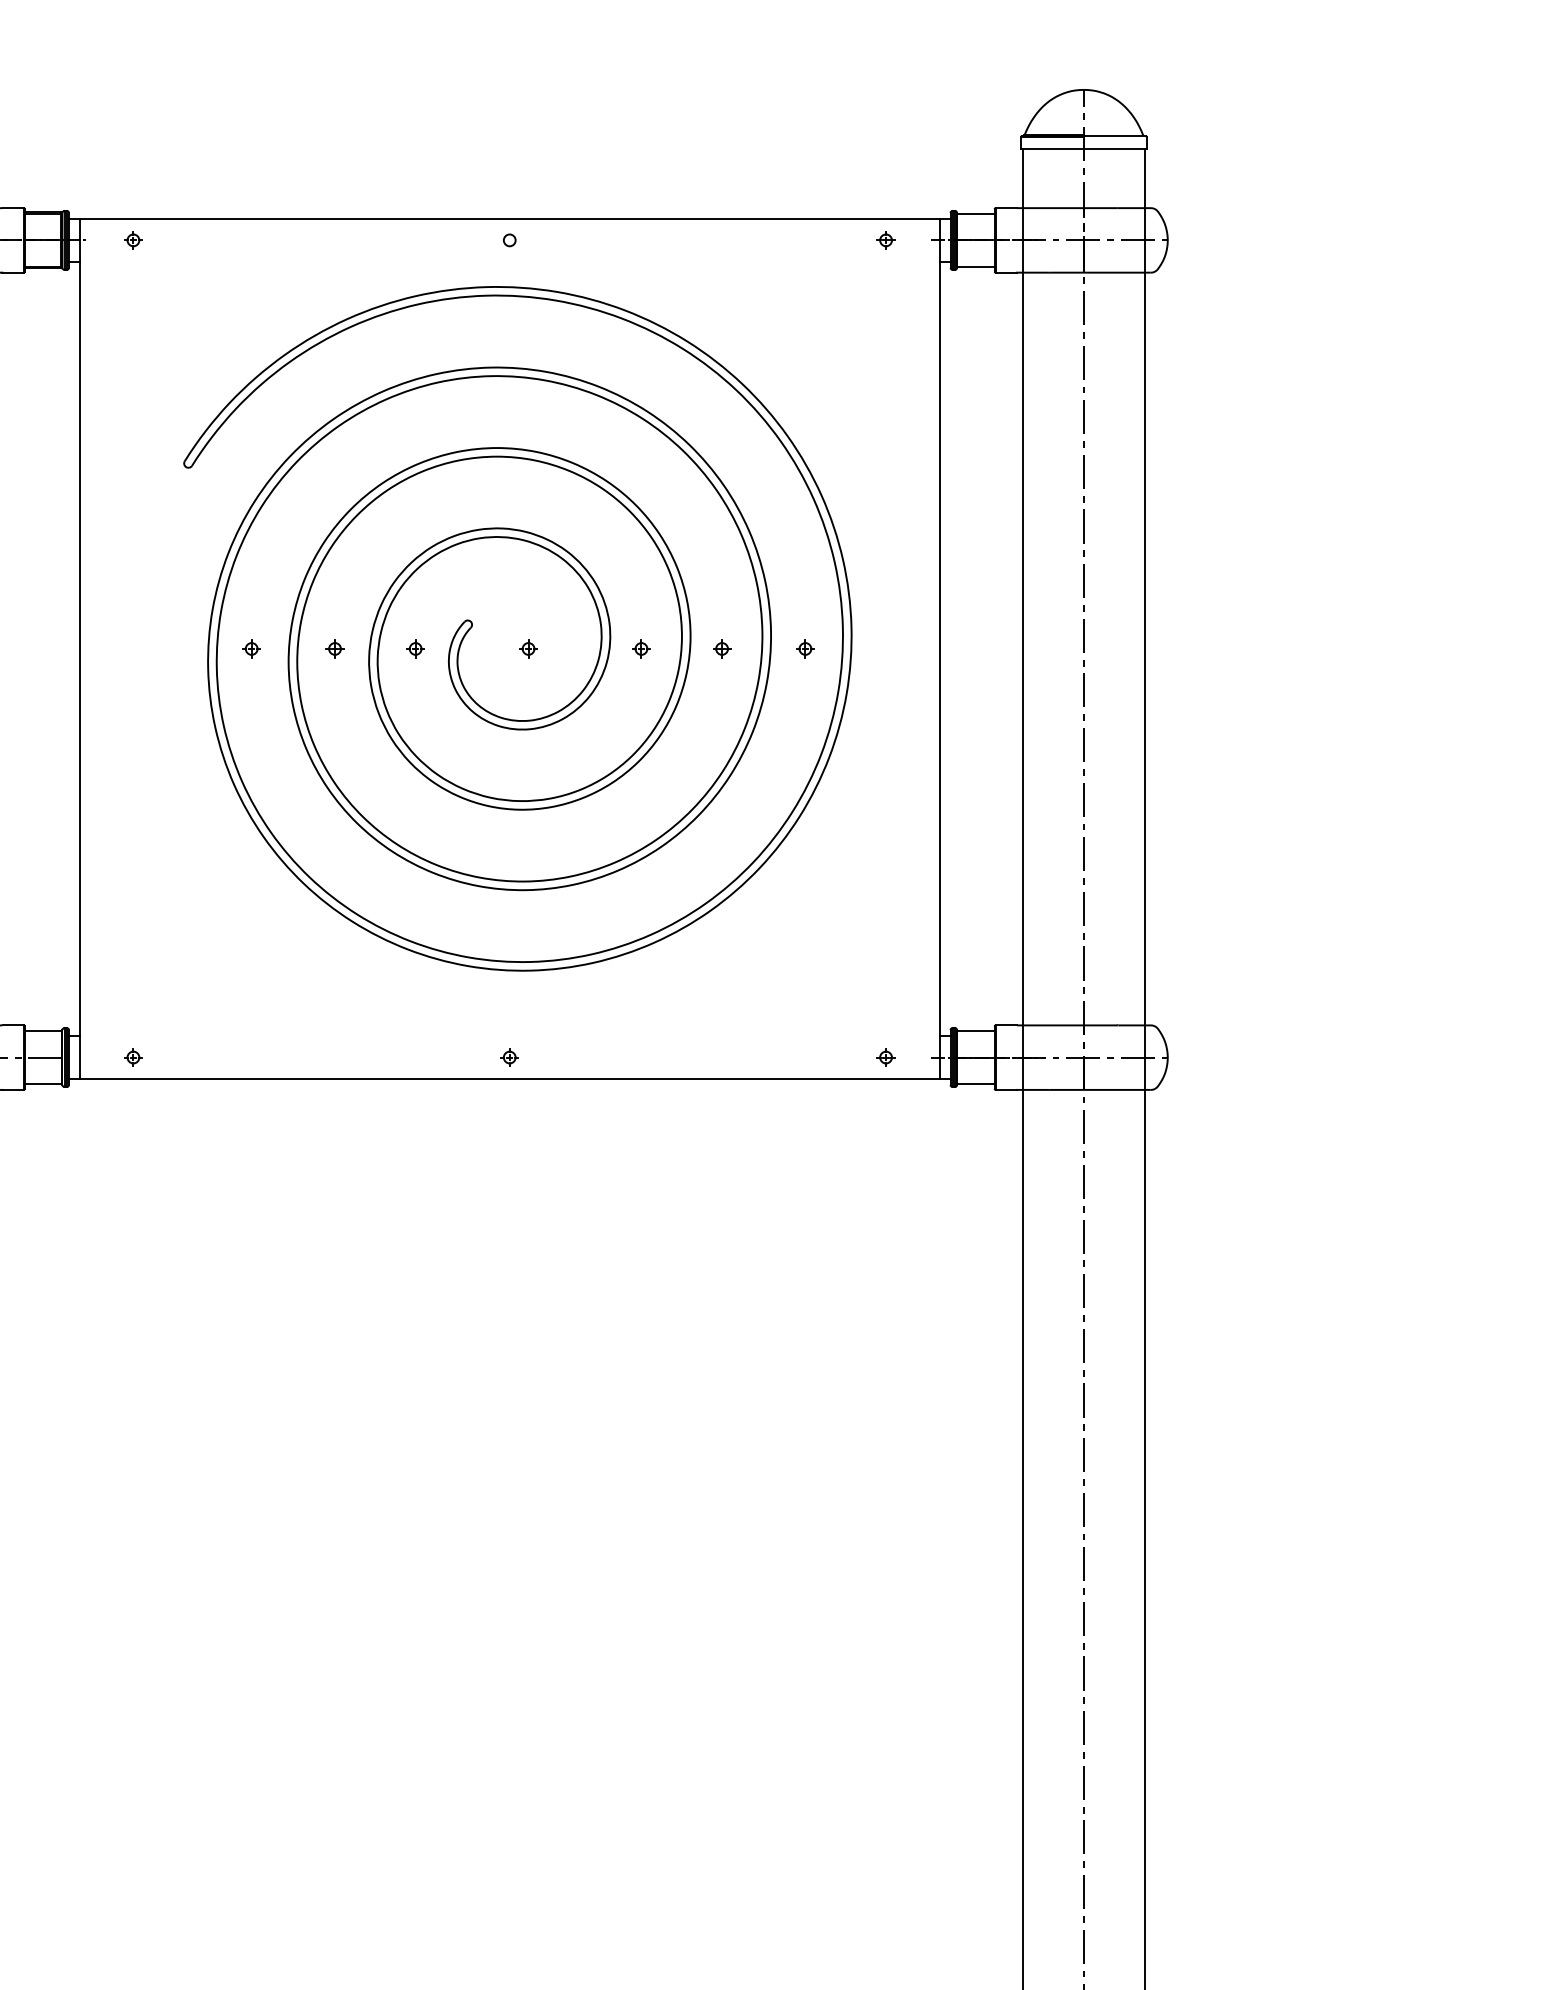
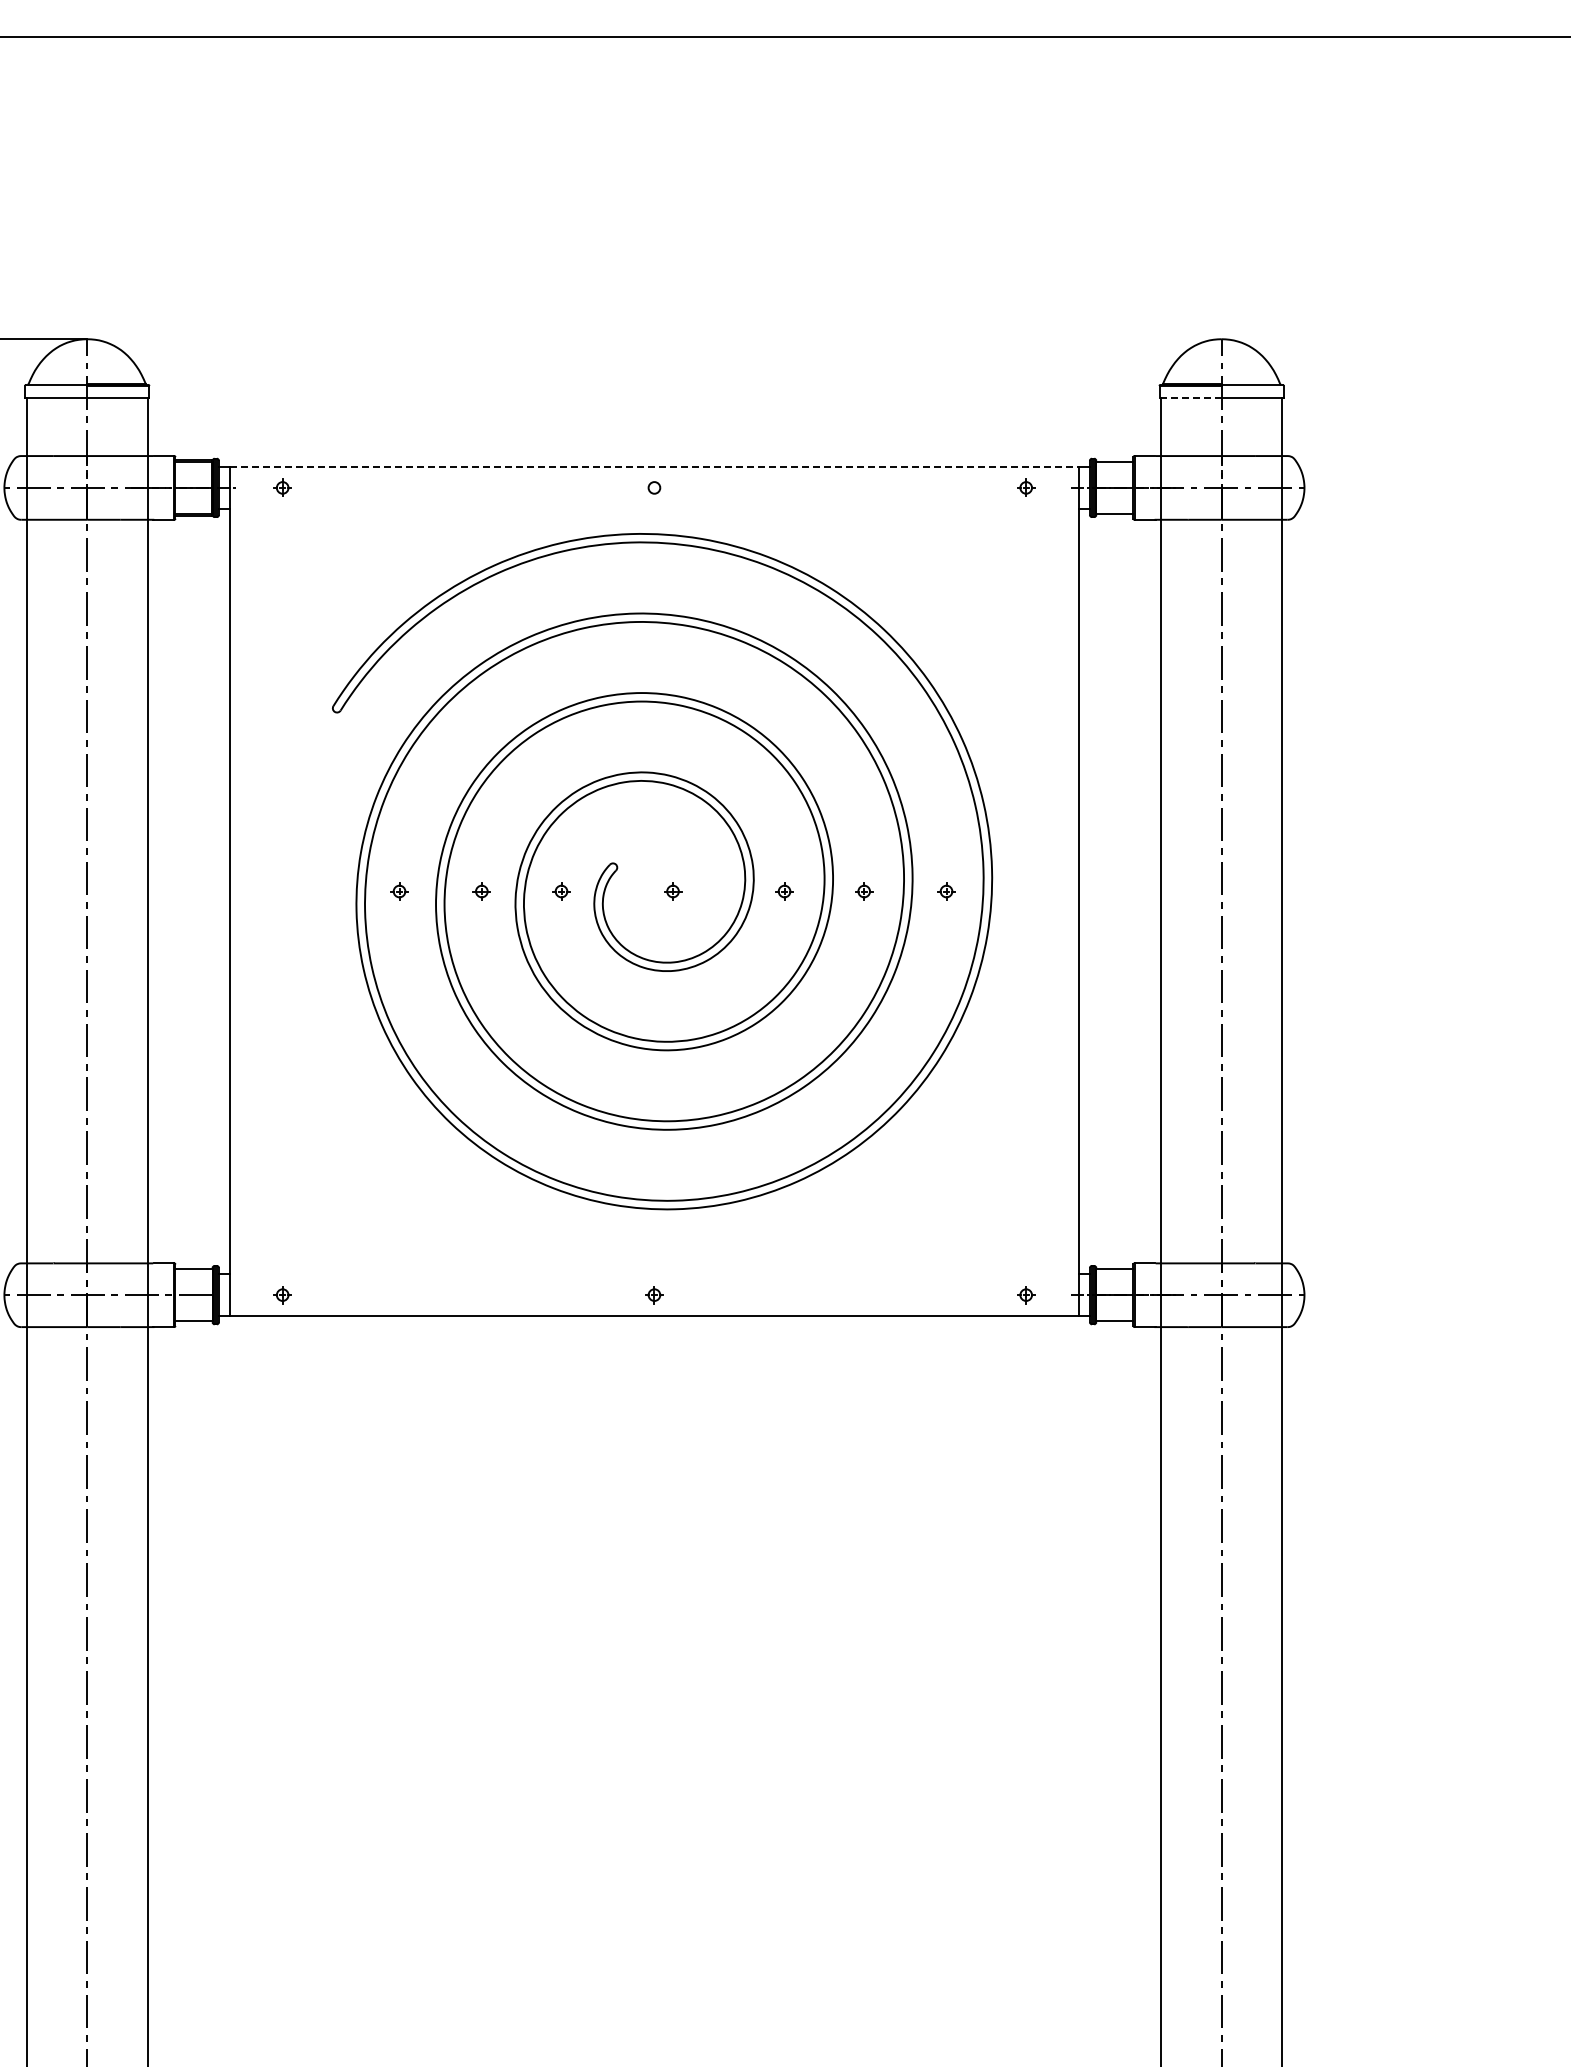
line: (1053, 148) -> (1191, 397), solid -> dashed
line: (509, 218) -> (654, 466), solid -> dashed

